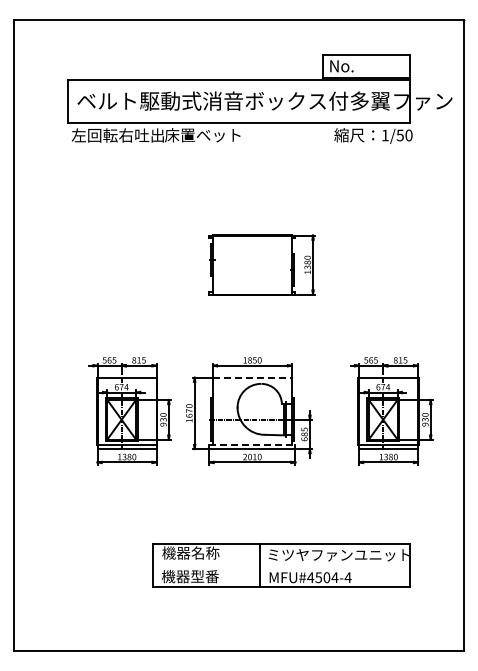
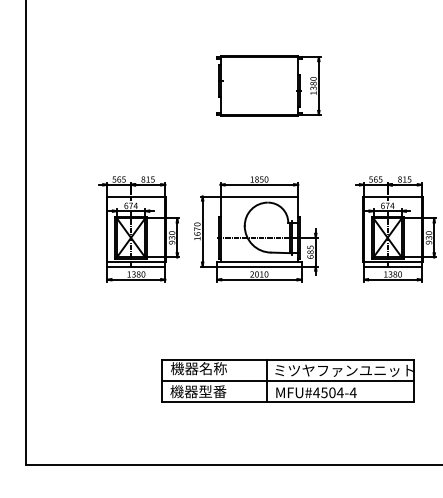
line: (252, 377) -> (259, 196), dashed -> solid
line: (252, 444) -> (259, 262), dashed -> solid
line: (281, 565) -> (287, 380), added

